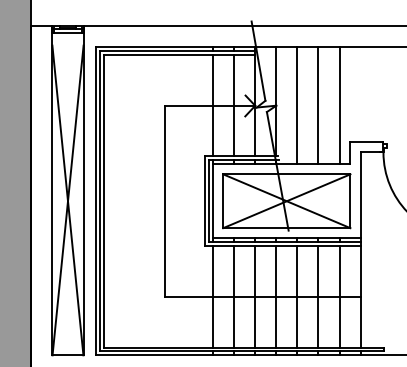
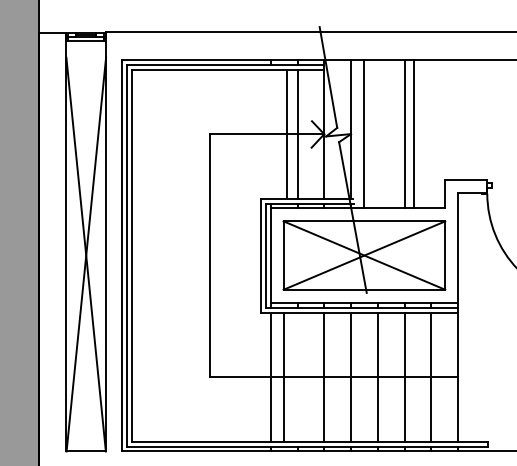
line: (212, 105) -> (286, 133), moved
line: (297, 105) -> (363, 133), moved
line: (339, 105) -> (414, 133), moved
line: (234, 296) -> (283, 376), moved

